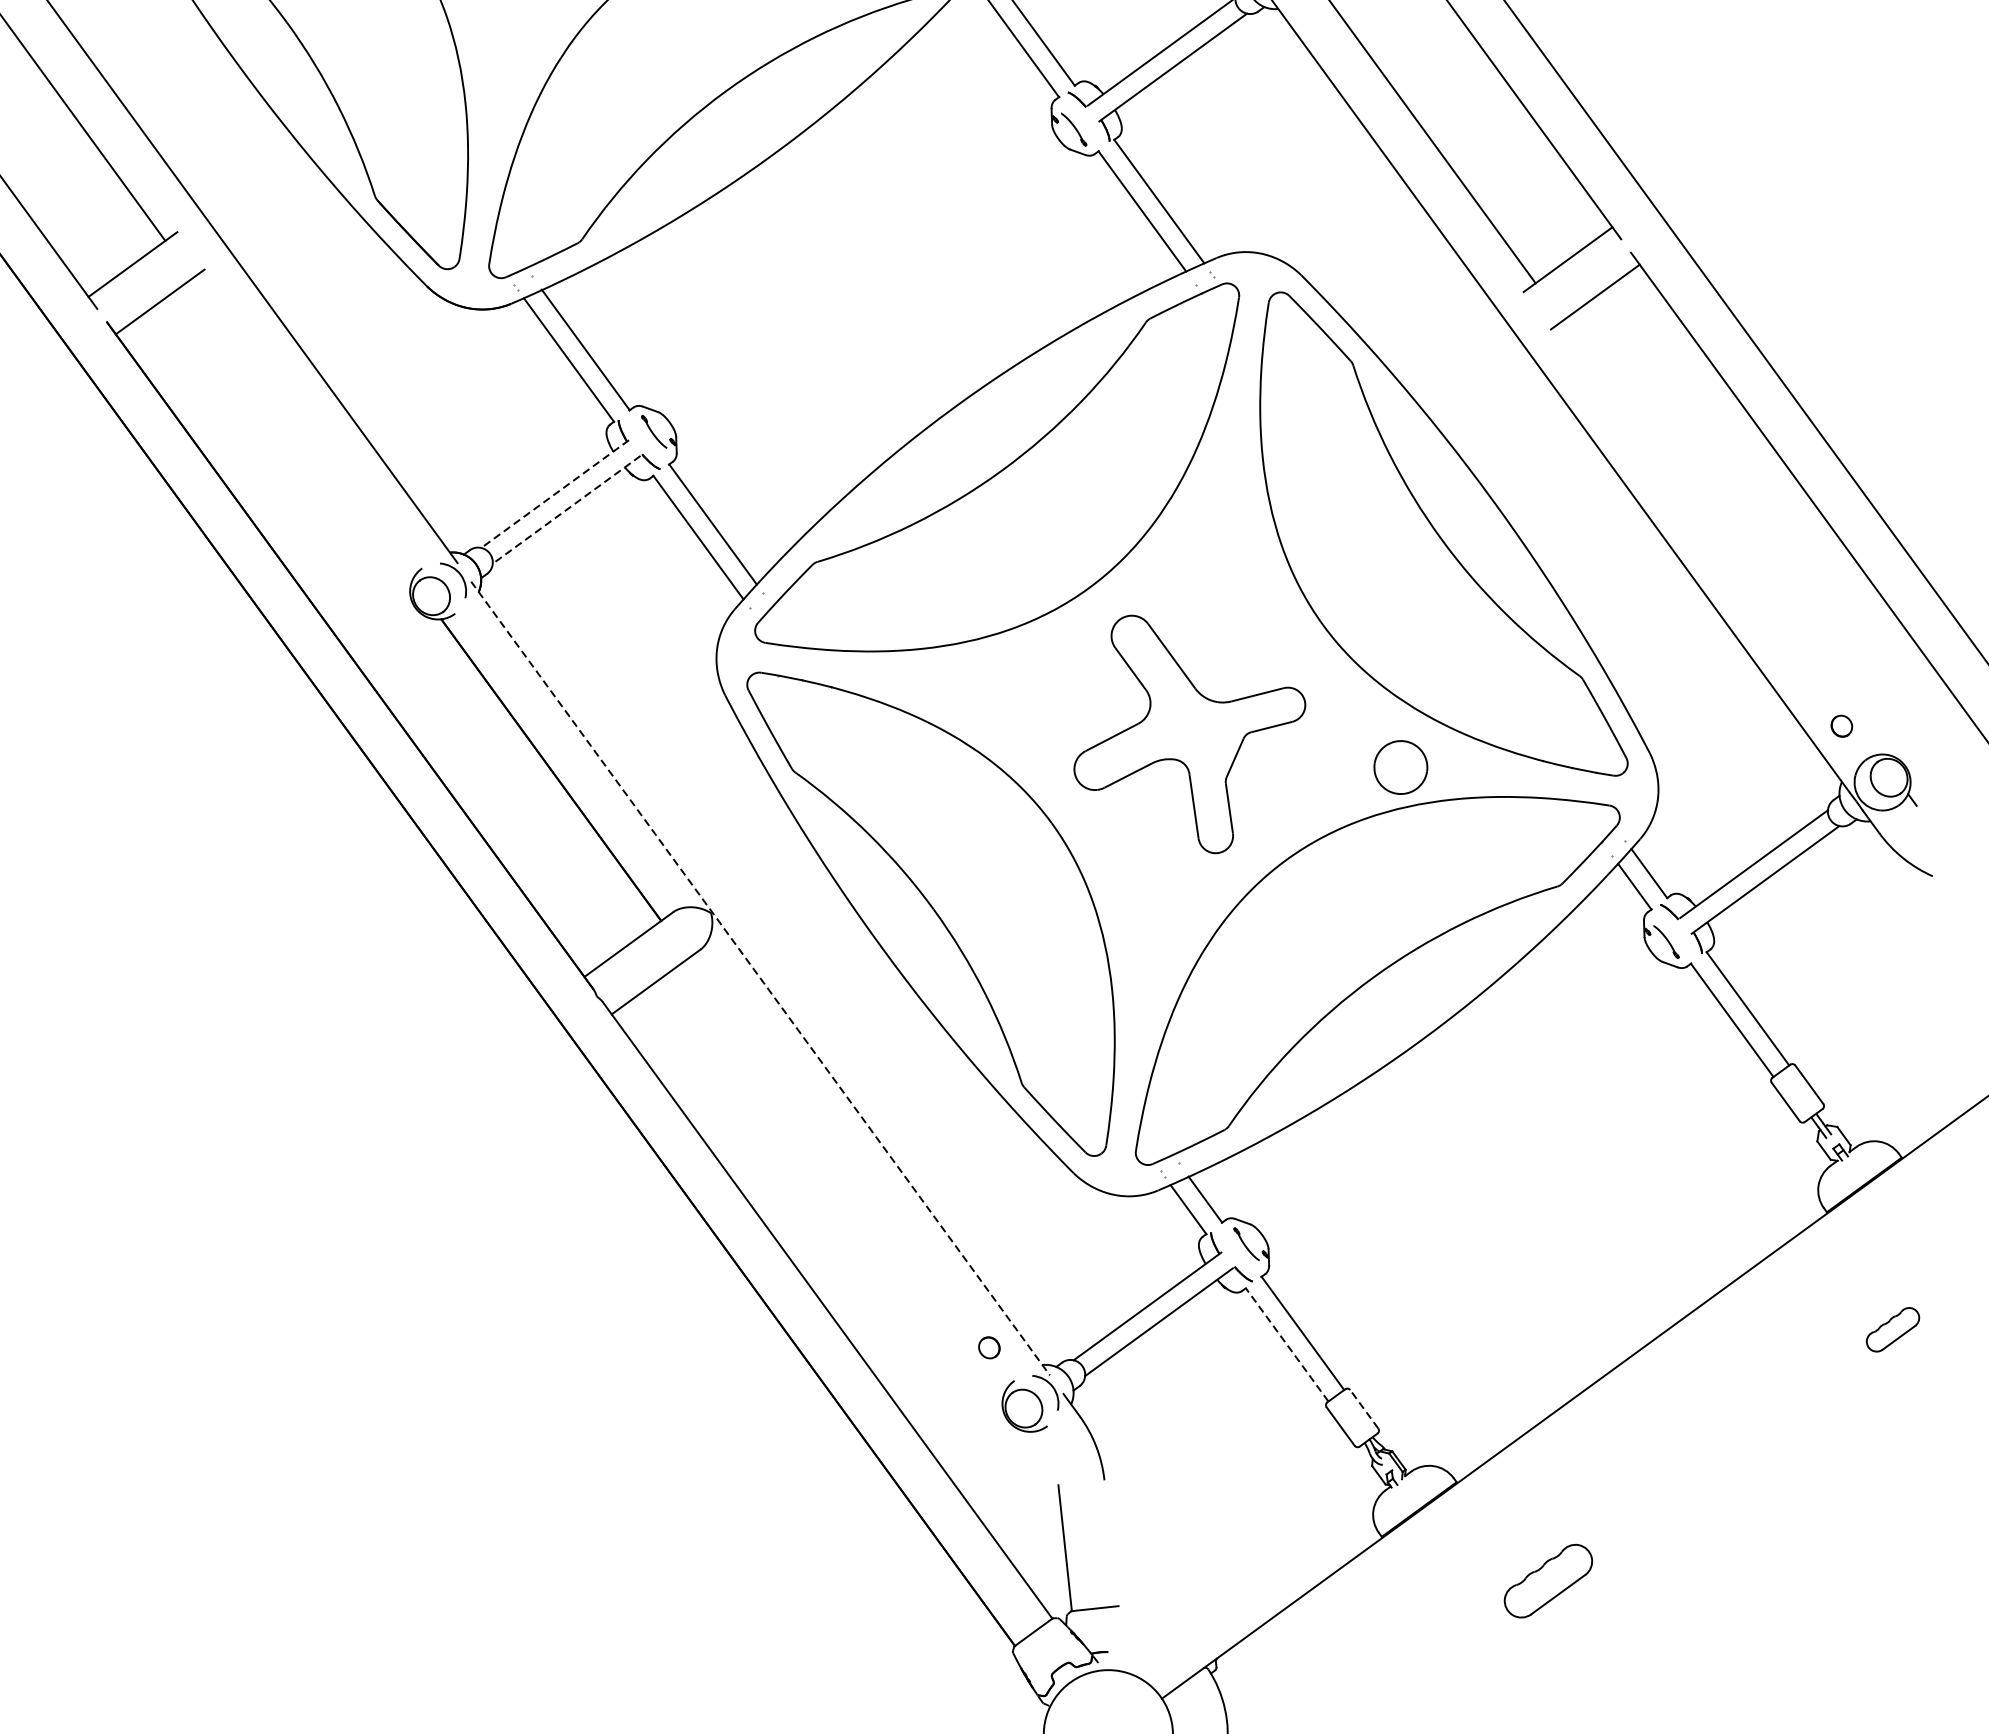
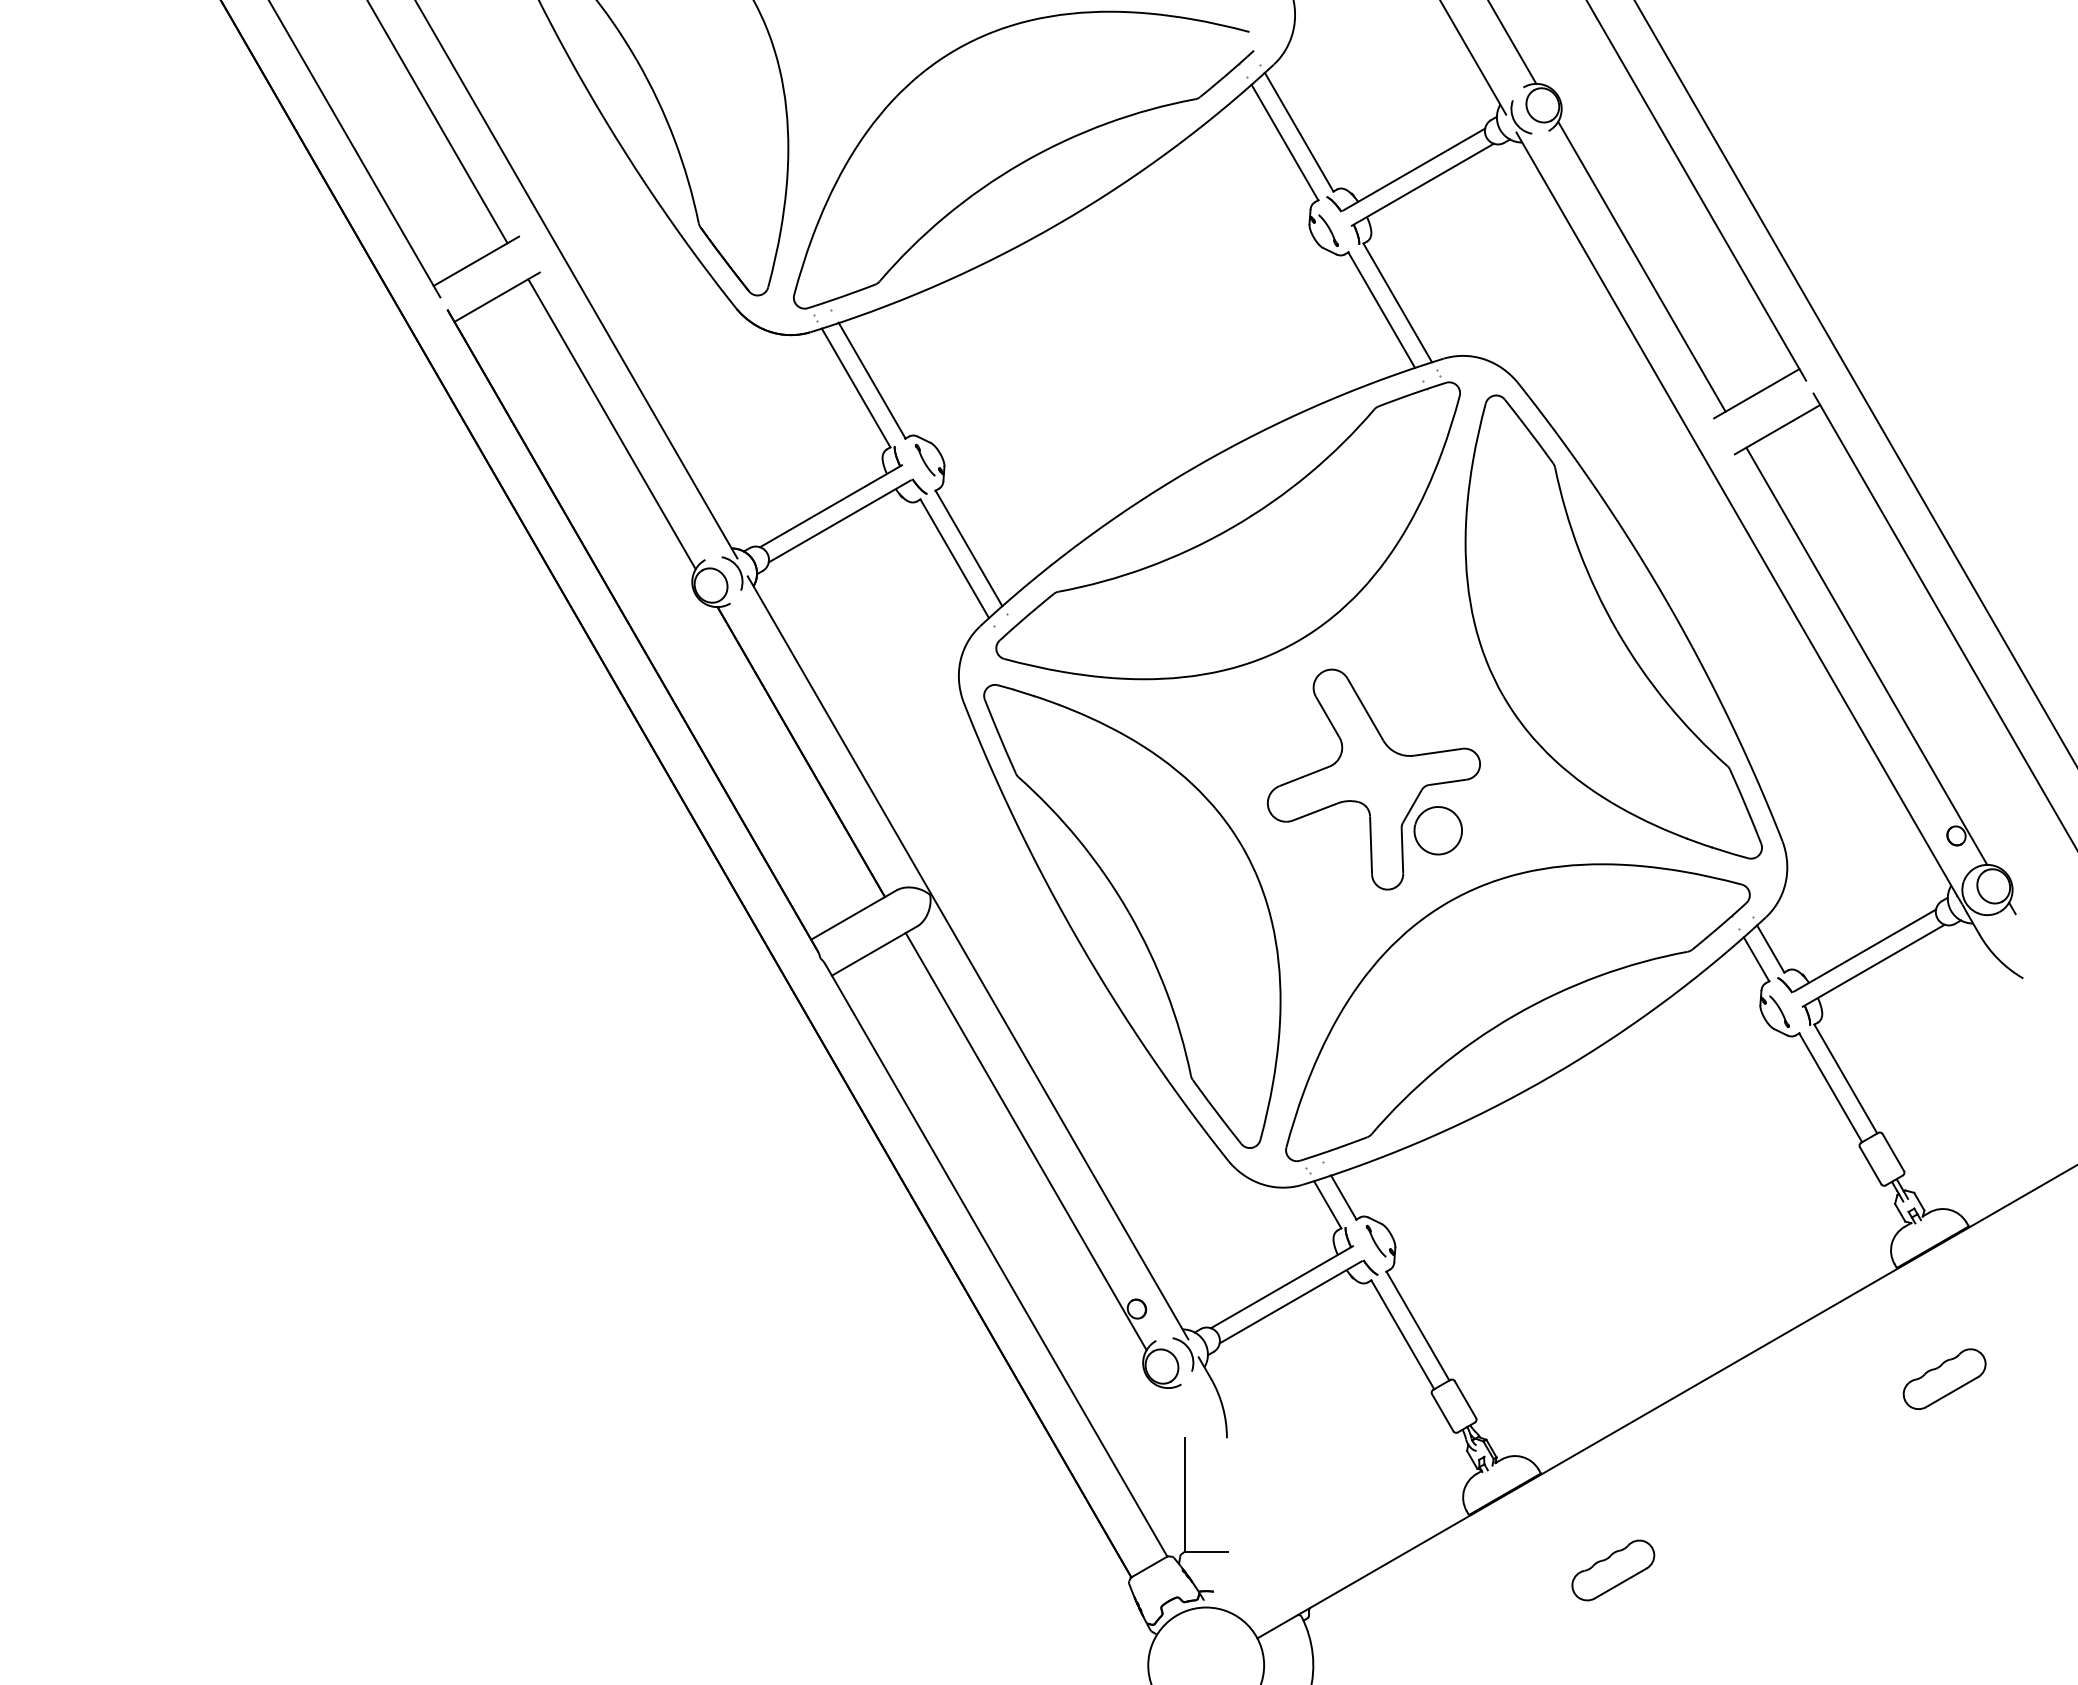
line: (302, 429) -> (611, 424), added
line: (555, 494) -> (831, 506), dashed -> solid
line: (566, 509) -> (839, 521), dashed -> solid
line: (1720, 536) -> (1866, 655), added
part: (1400, 767) -> (1437, 830), moved
line: (760, 978) -> (968, 957), dashed -> solid
line: (845, 1175) -> (1025, 1141), added
part: (1892, 1329) -> (1944, 1378), size x1.67
line: (1286, 1344) -> (1402, 1334), dashed -> solid
line: (1364, 1409) -> (1465, 1399), dashed -> solid

